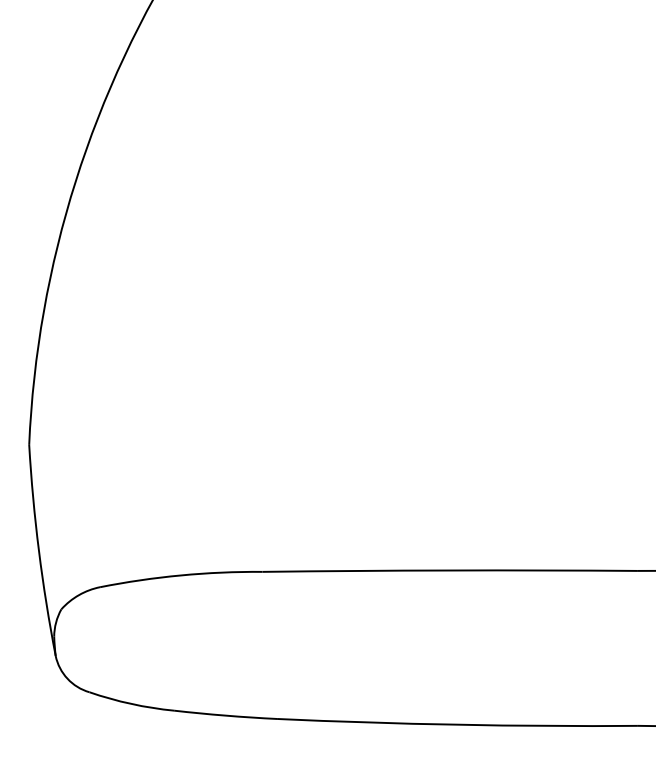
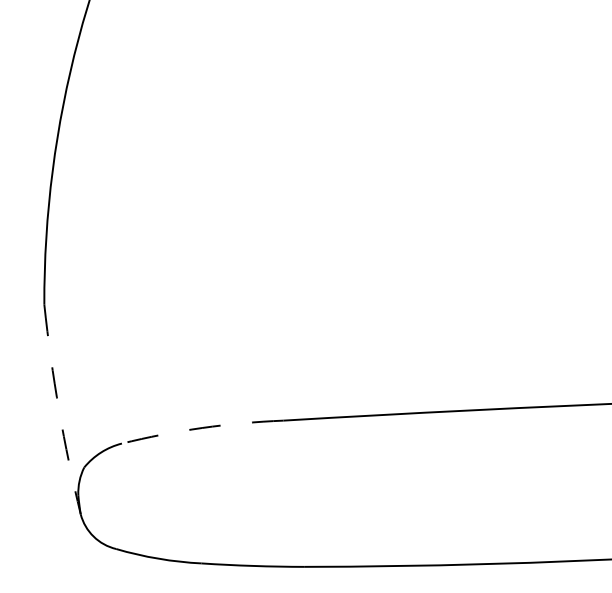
arc: (38, 550) -> (58, 409), solid -> dashed
arc: (180, 575) -> (201, 428), solid -> dashed

